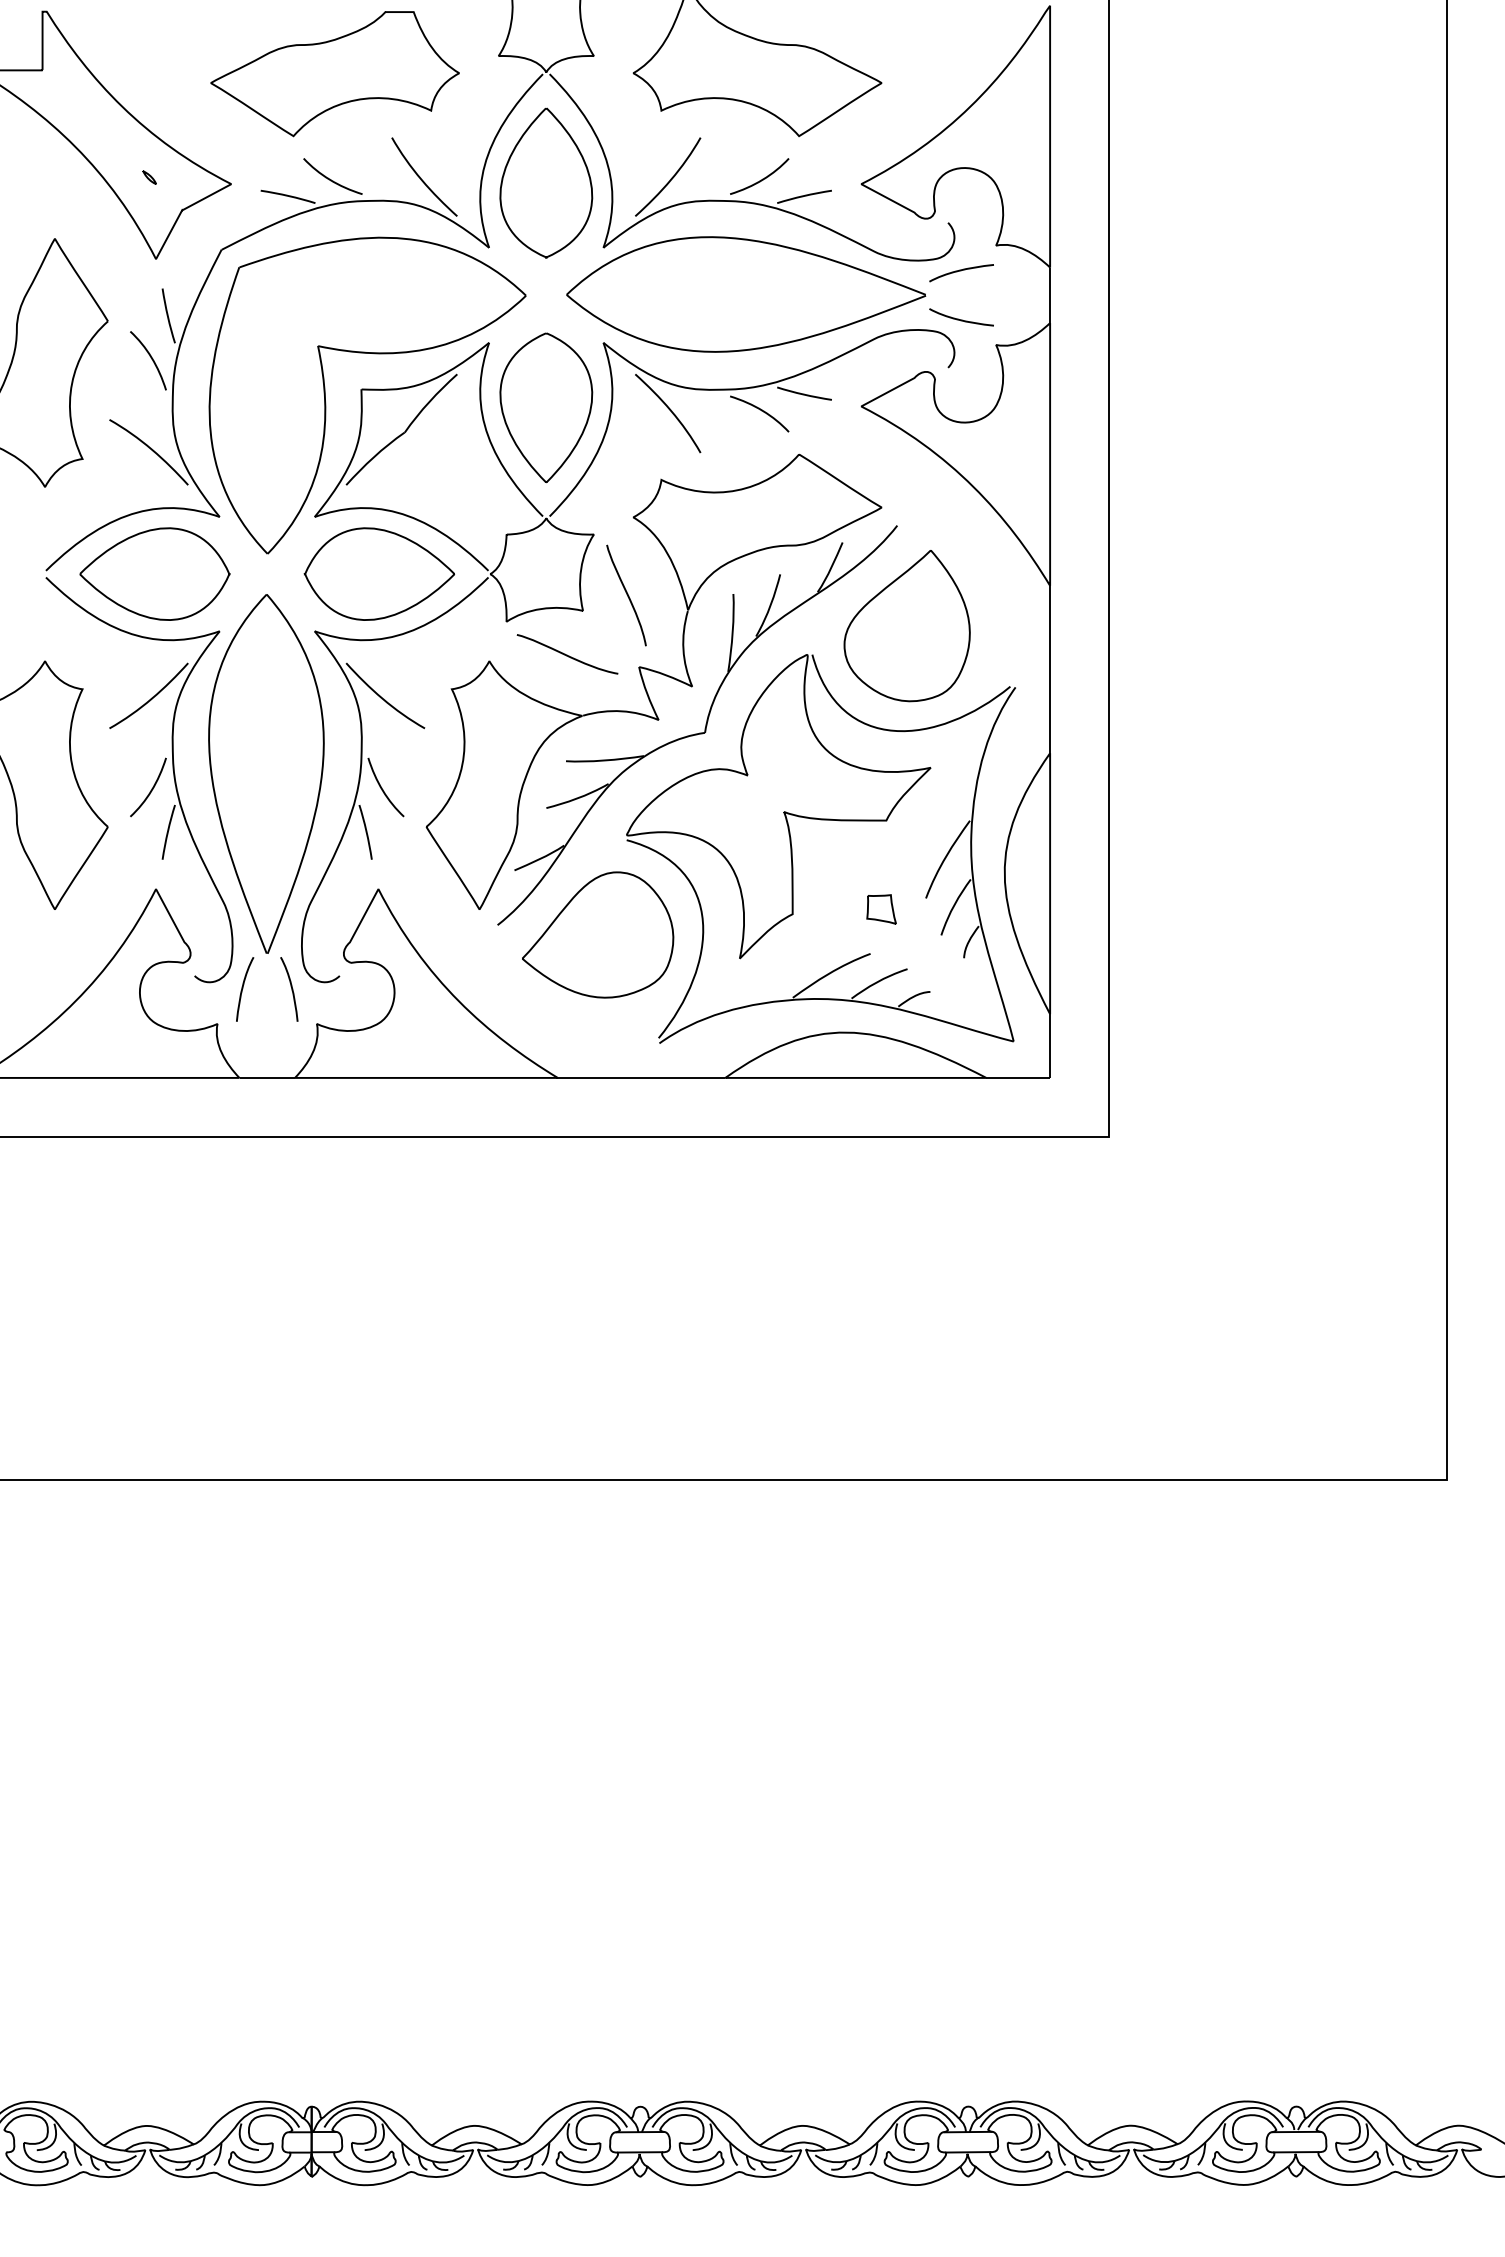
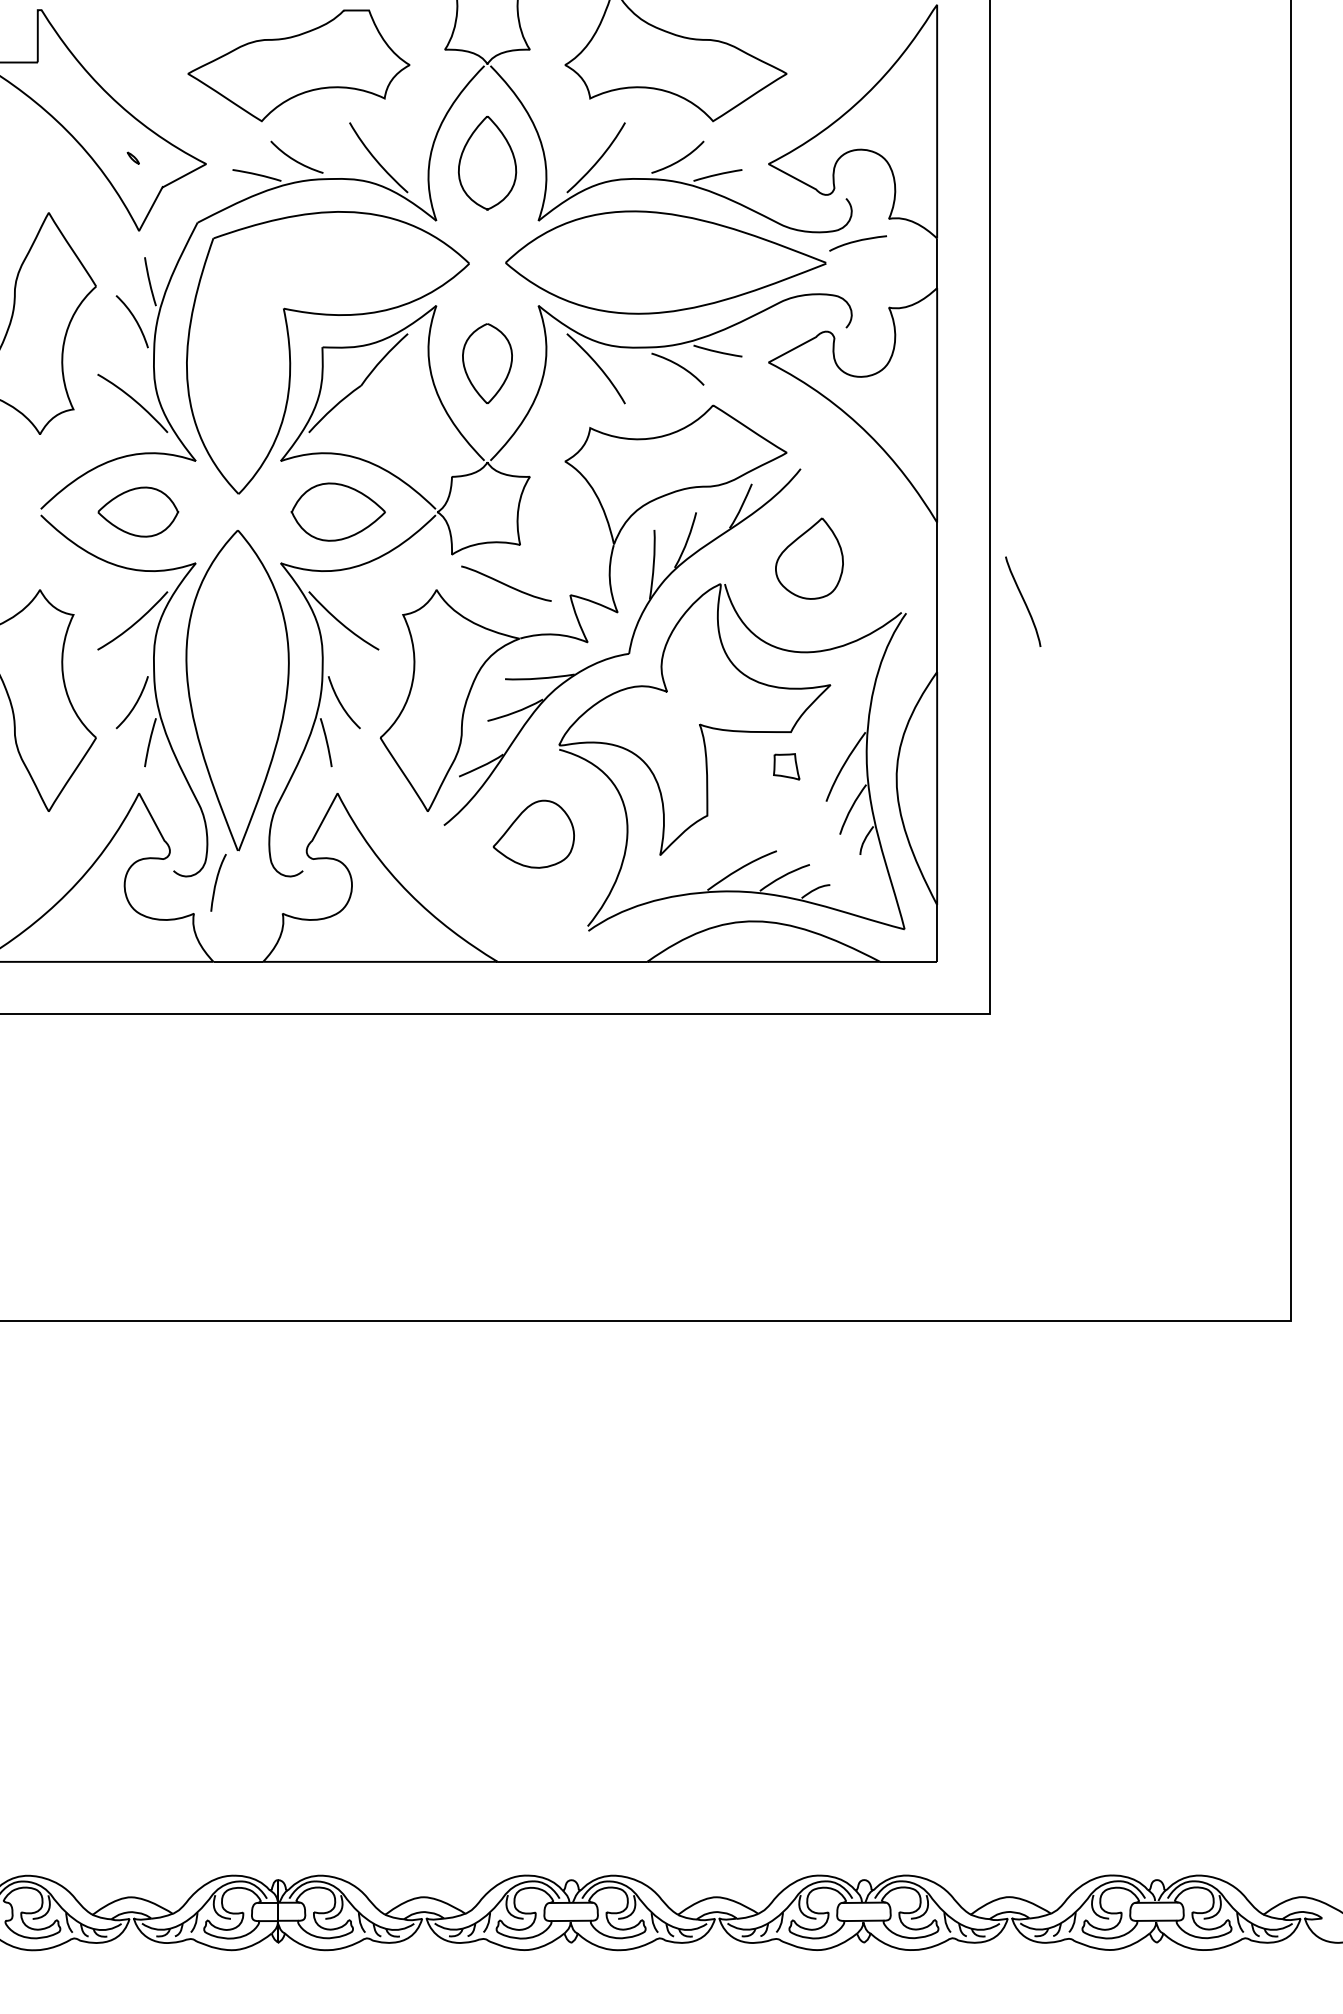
part: (546, 182) -> (487, 162), size x0.7
curve: (961, 319) -> (858, 284), removed
part: (546, 407) -> (487, 363), size x0.6
part: (154, 573) -> (137, 511), size x0.6
part: (378, 573) -> (337, 511), size x0.7
curve: (626, 594) -> (1023, 600), moved
part: (906, 626) -> (808, 558), size x0.6
part: (881, 909) -> (786, 766), moved
part: (598, 934) -> (534, 833), size x0.6
curve: (291, 989) -> (260, 882), removed

